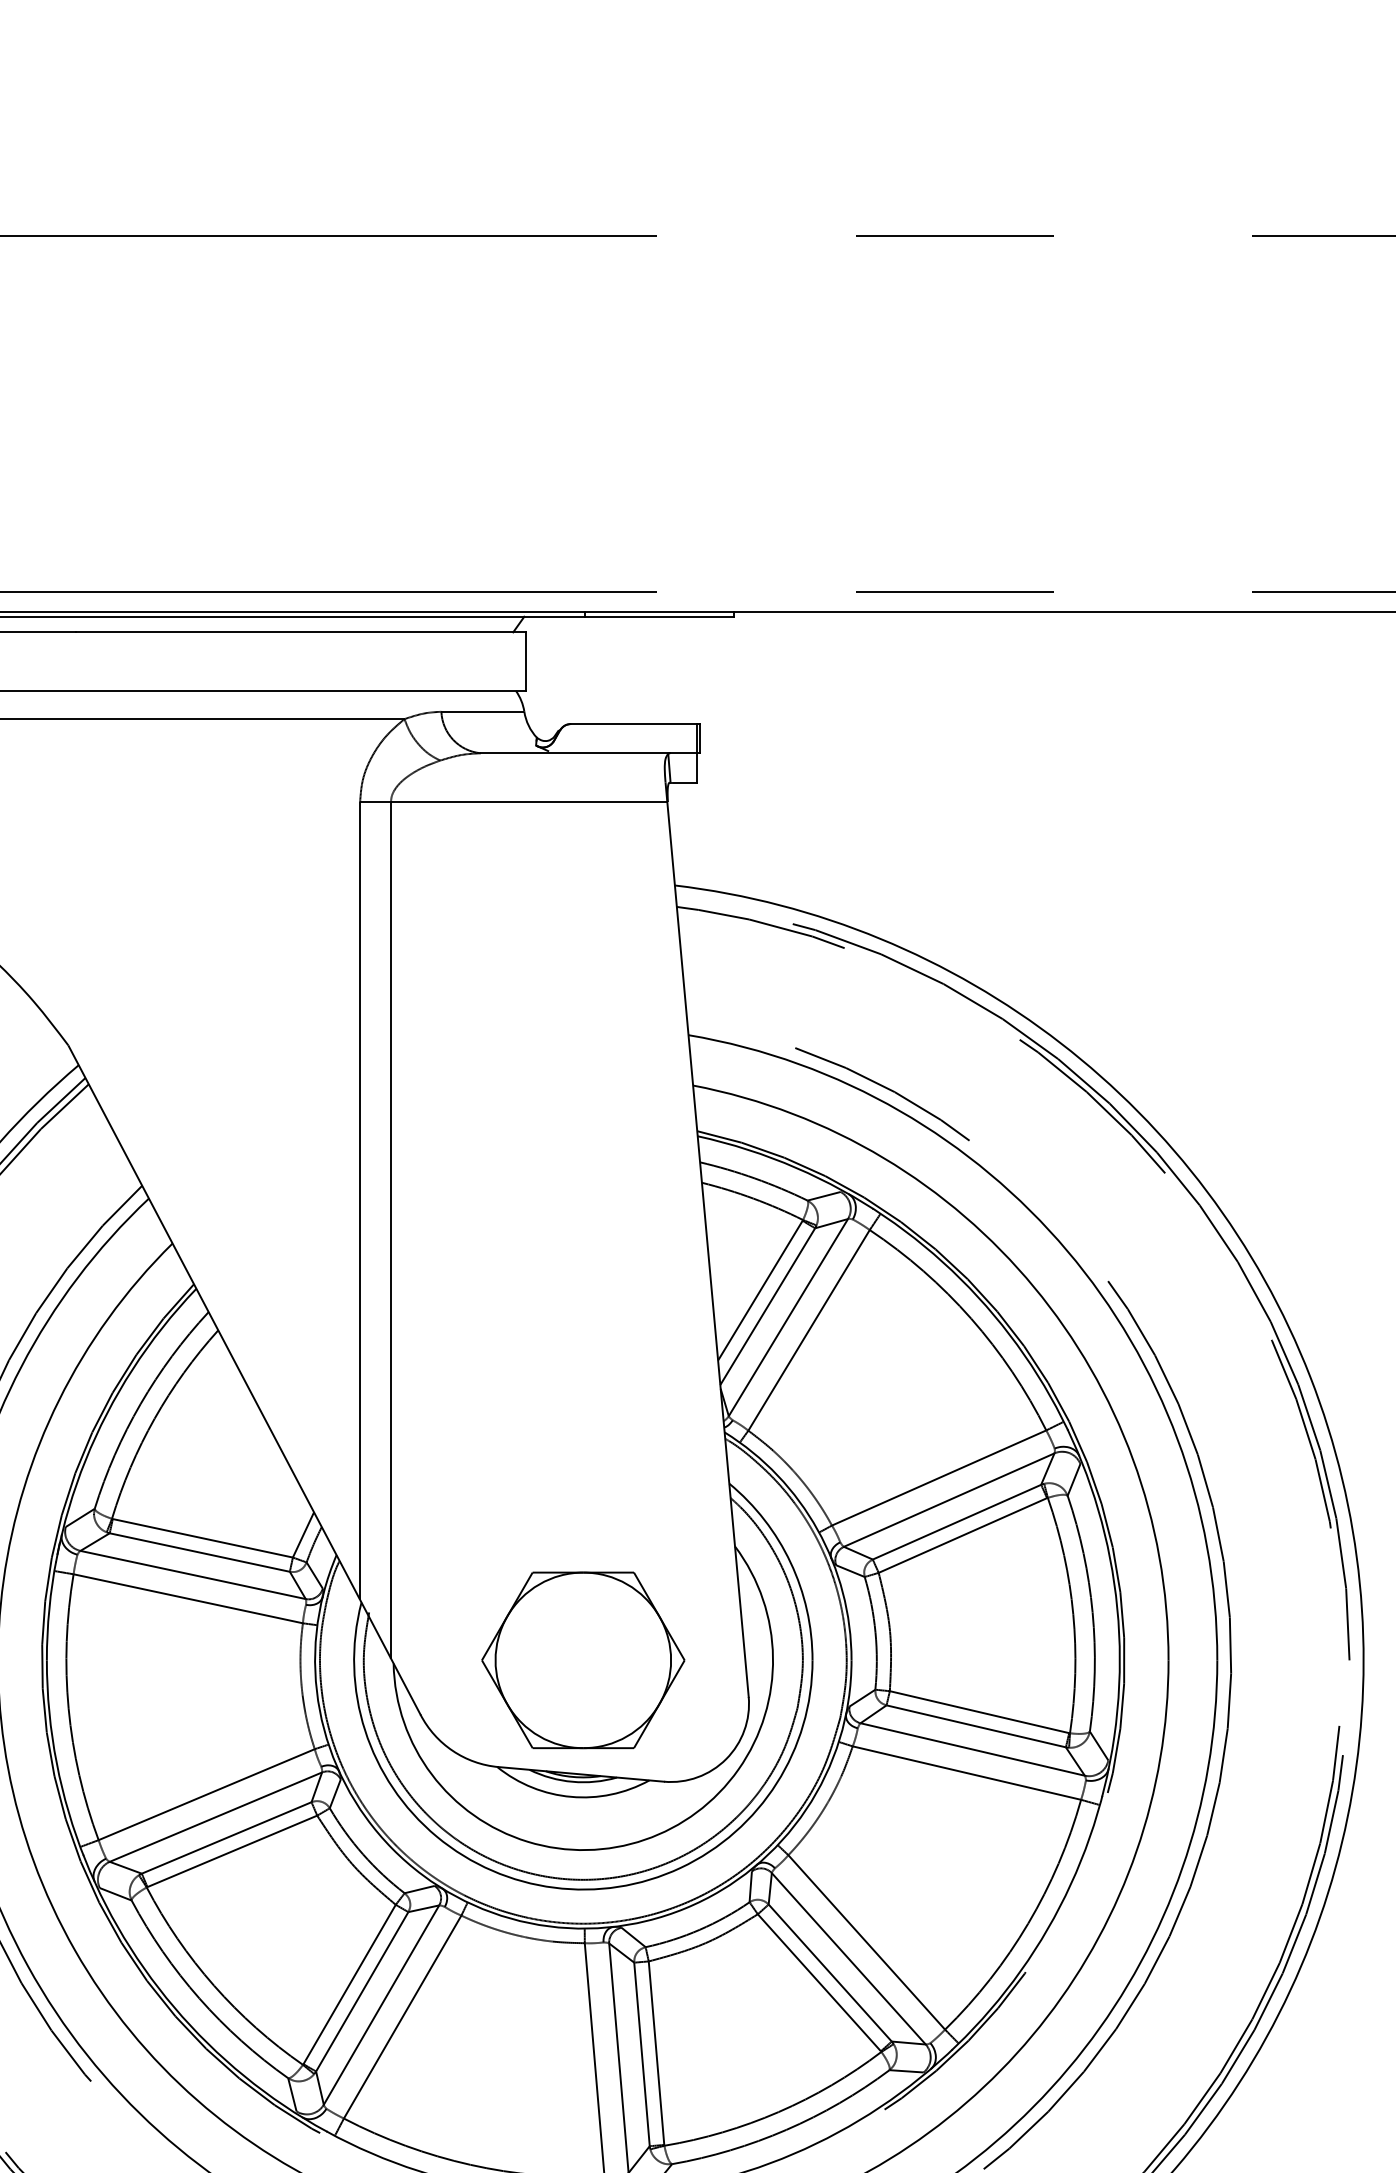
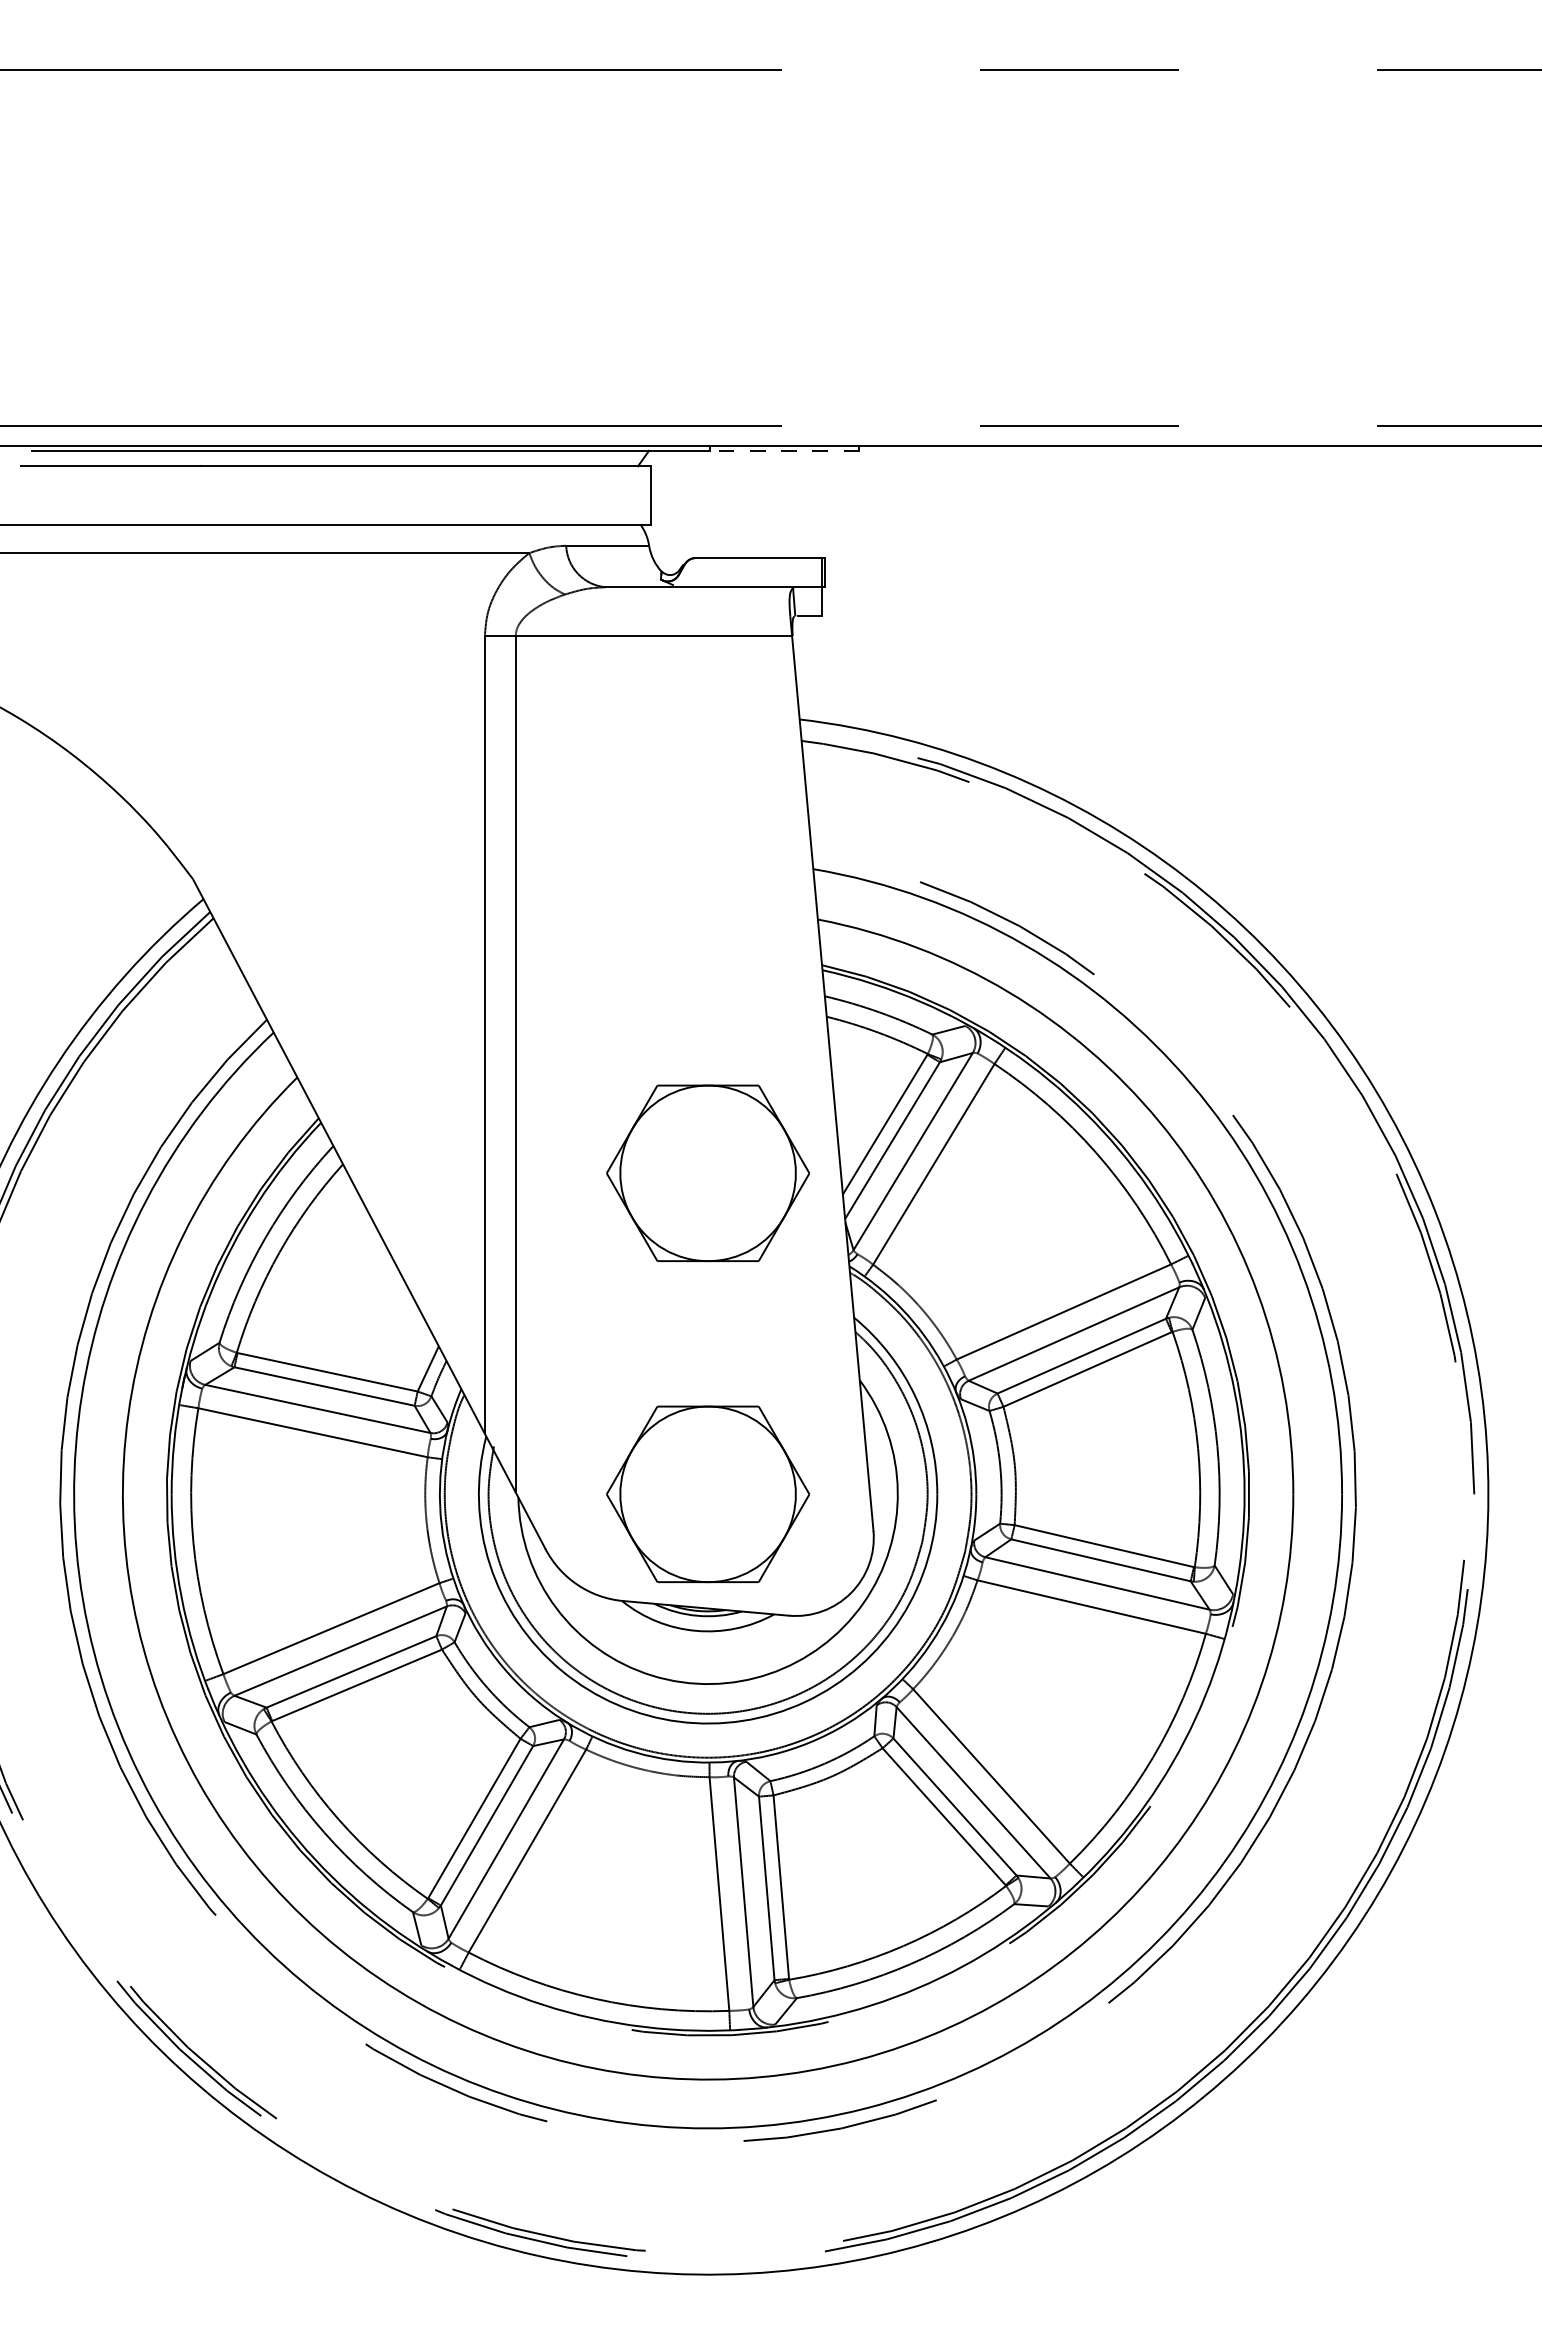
line: (659, 616) -> (784, 450), solid -> dashed
part: (582, 1339) -> (707, 1173), added

